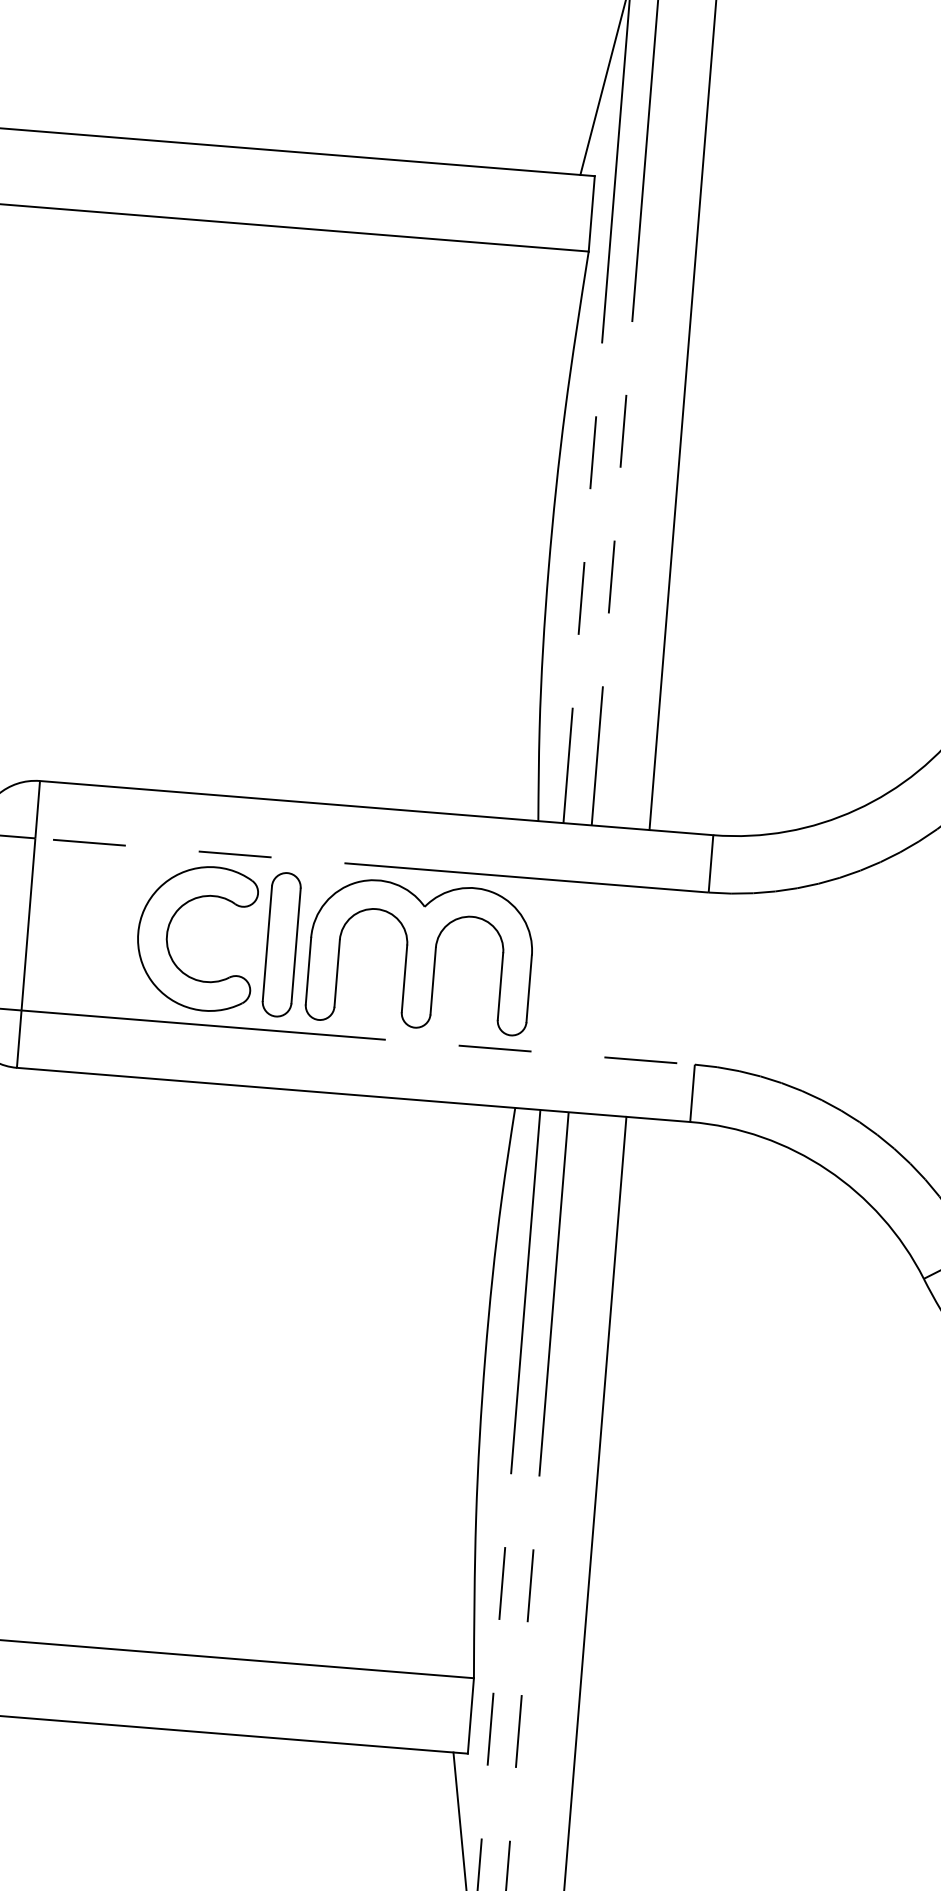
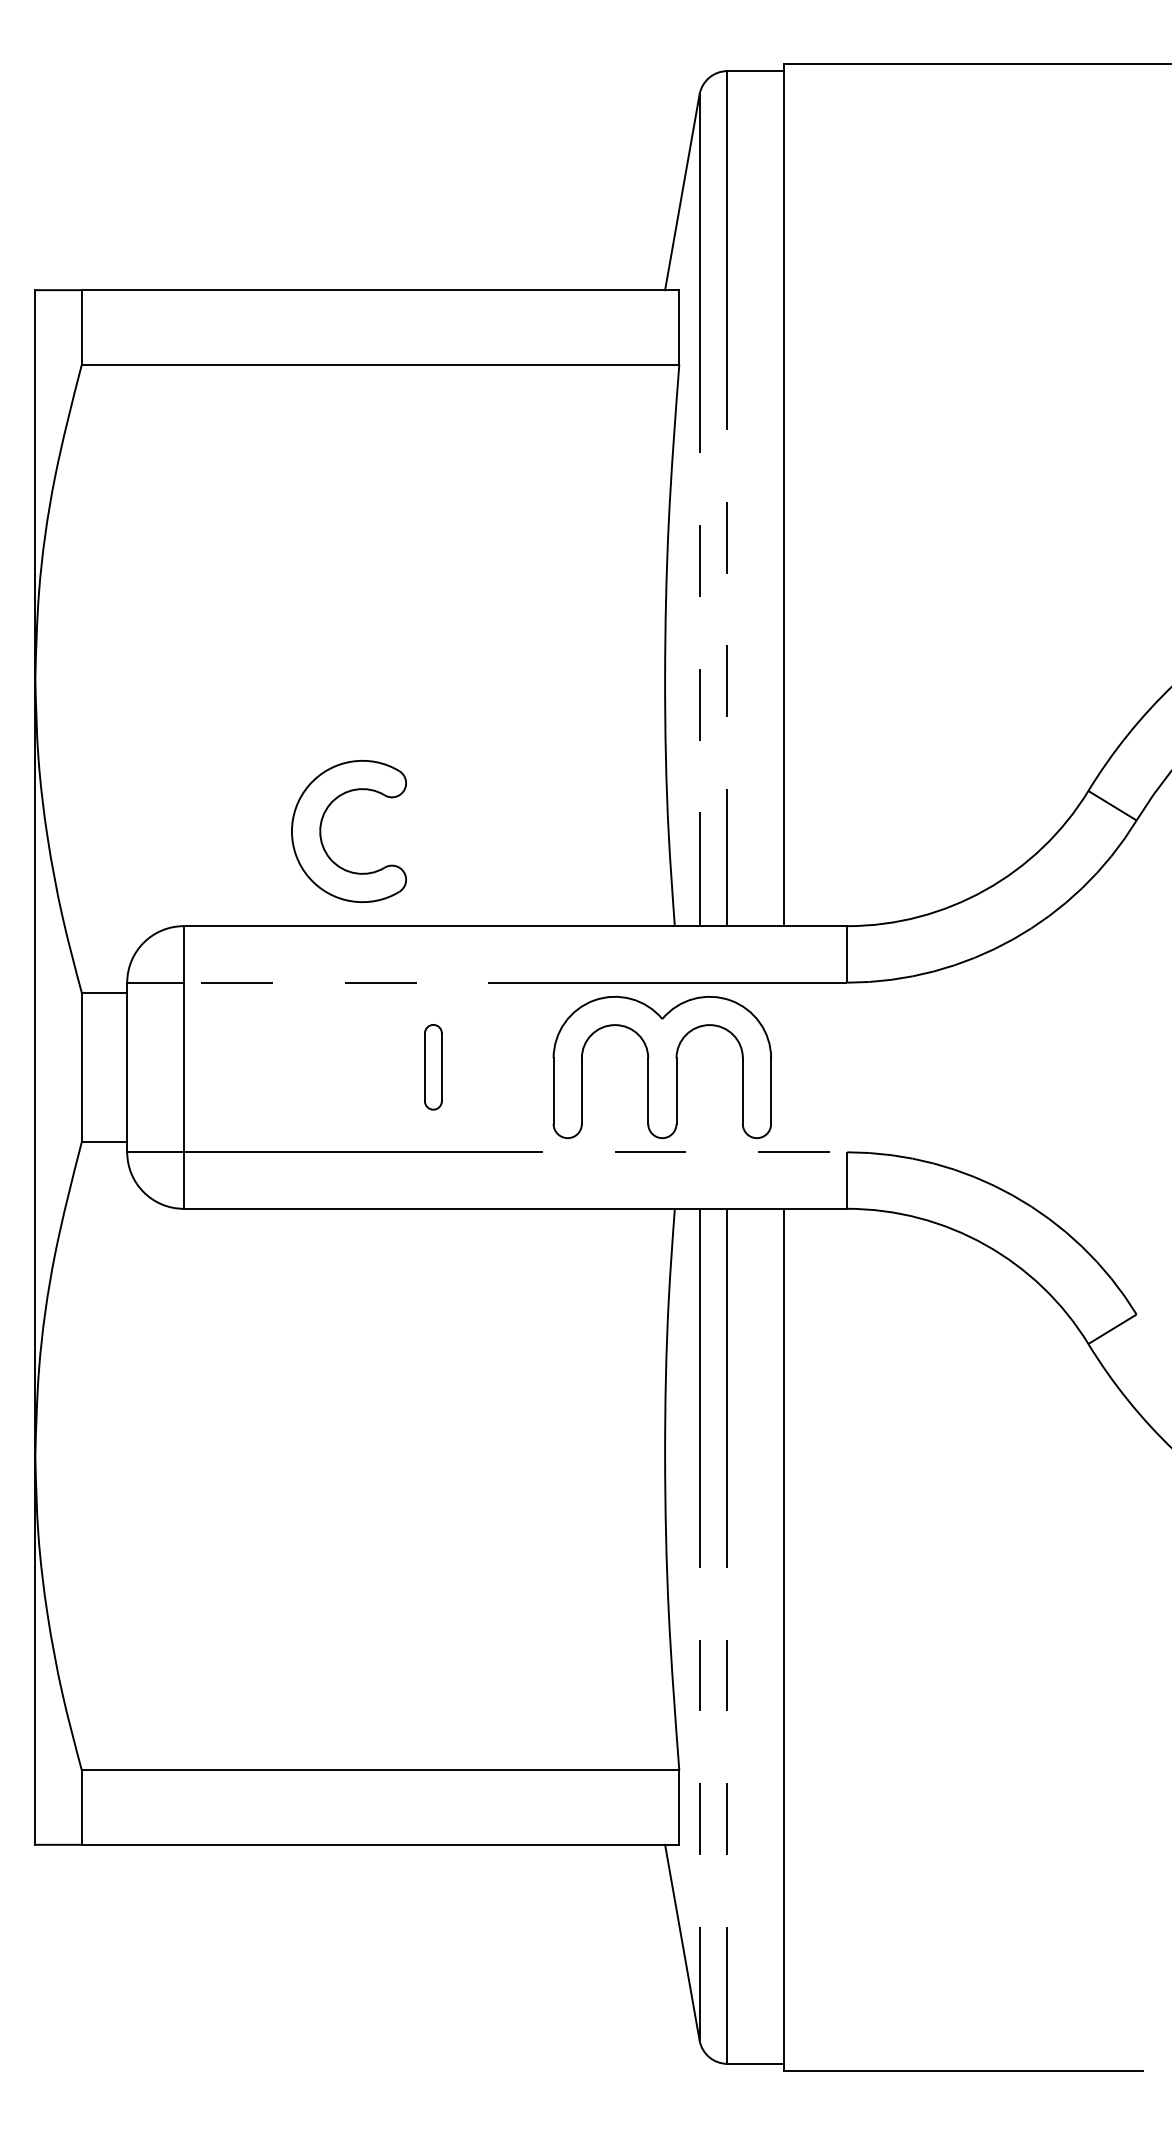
part: (168, 935) -> (321, 831), moved
part: (281, 943) -> (433, 1066), size x0.6
part: (419, 954) -> (661, 1066), moved

